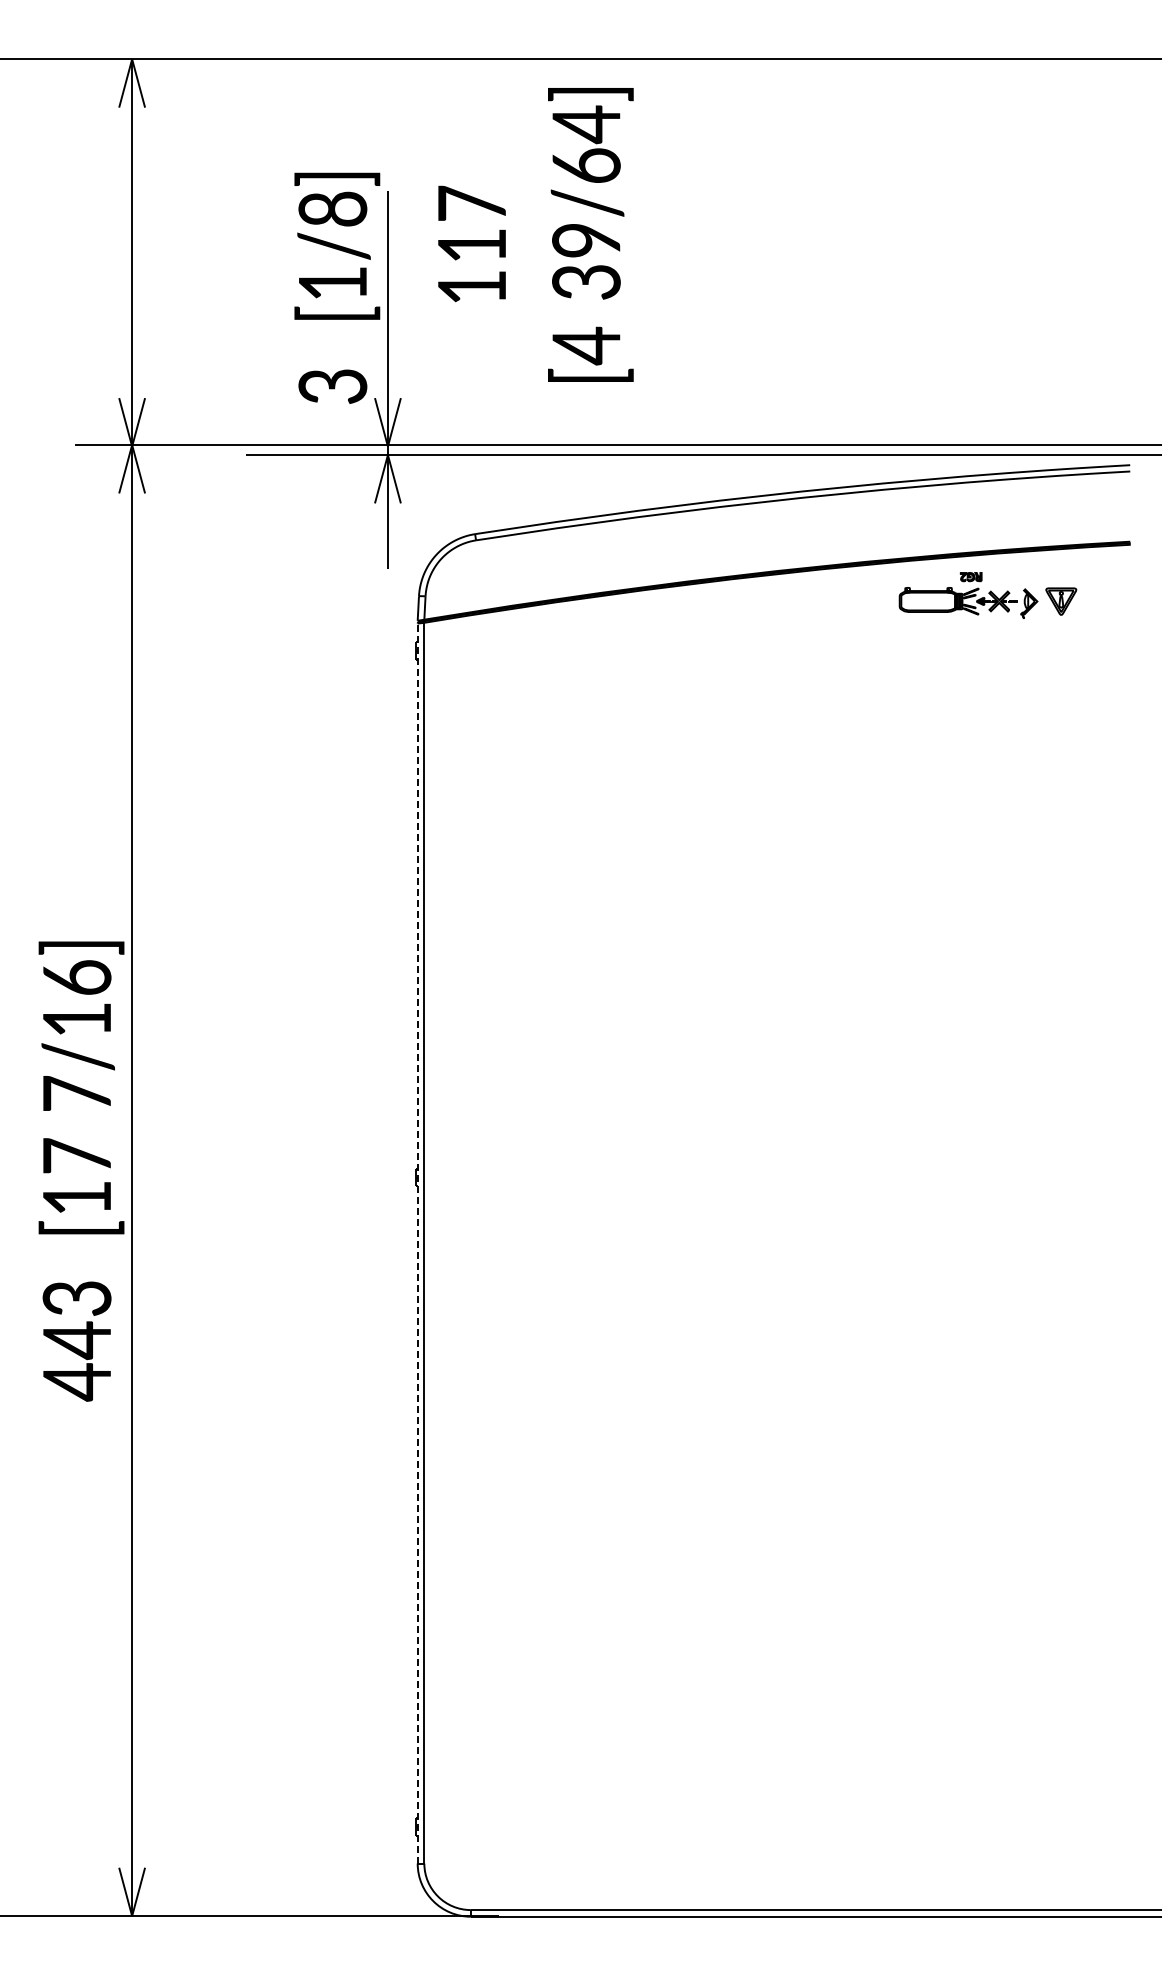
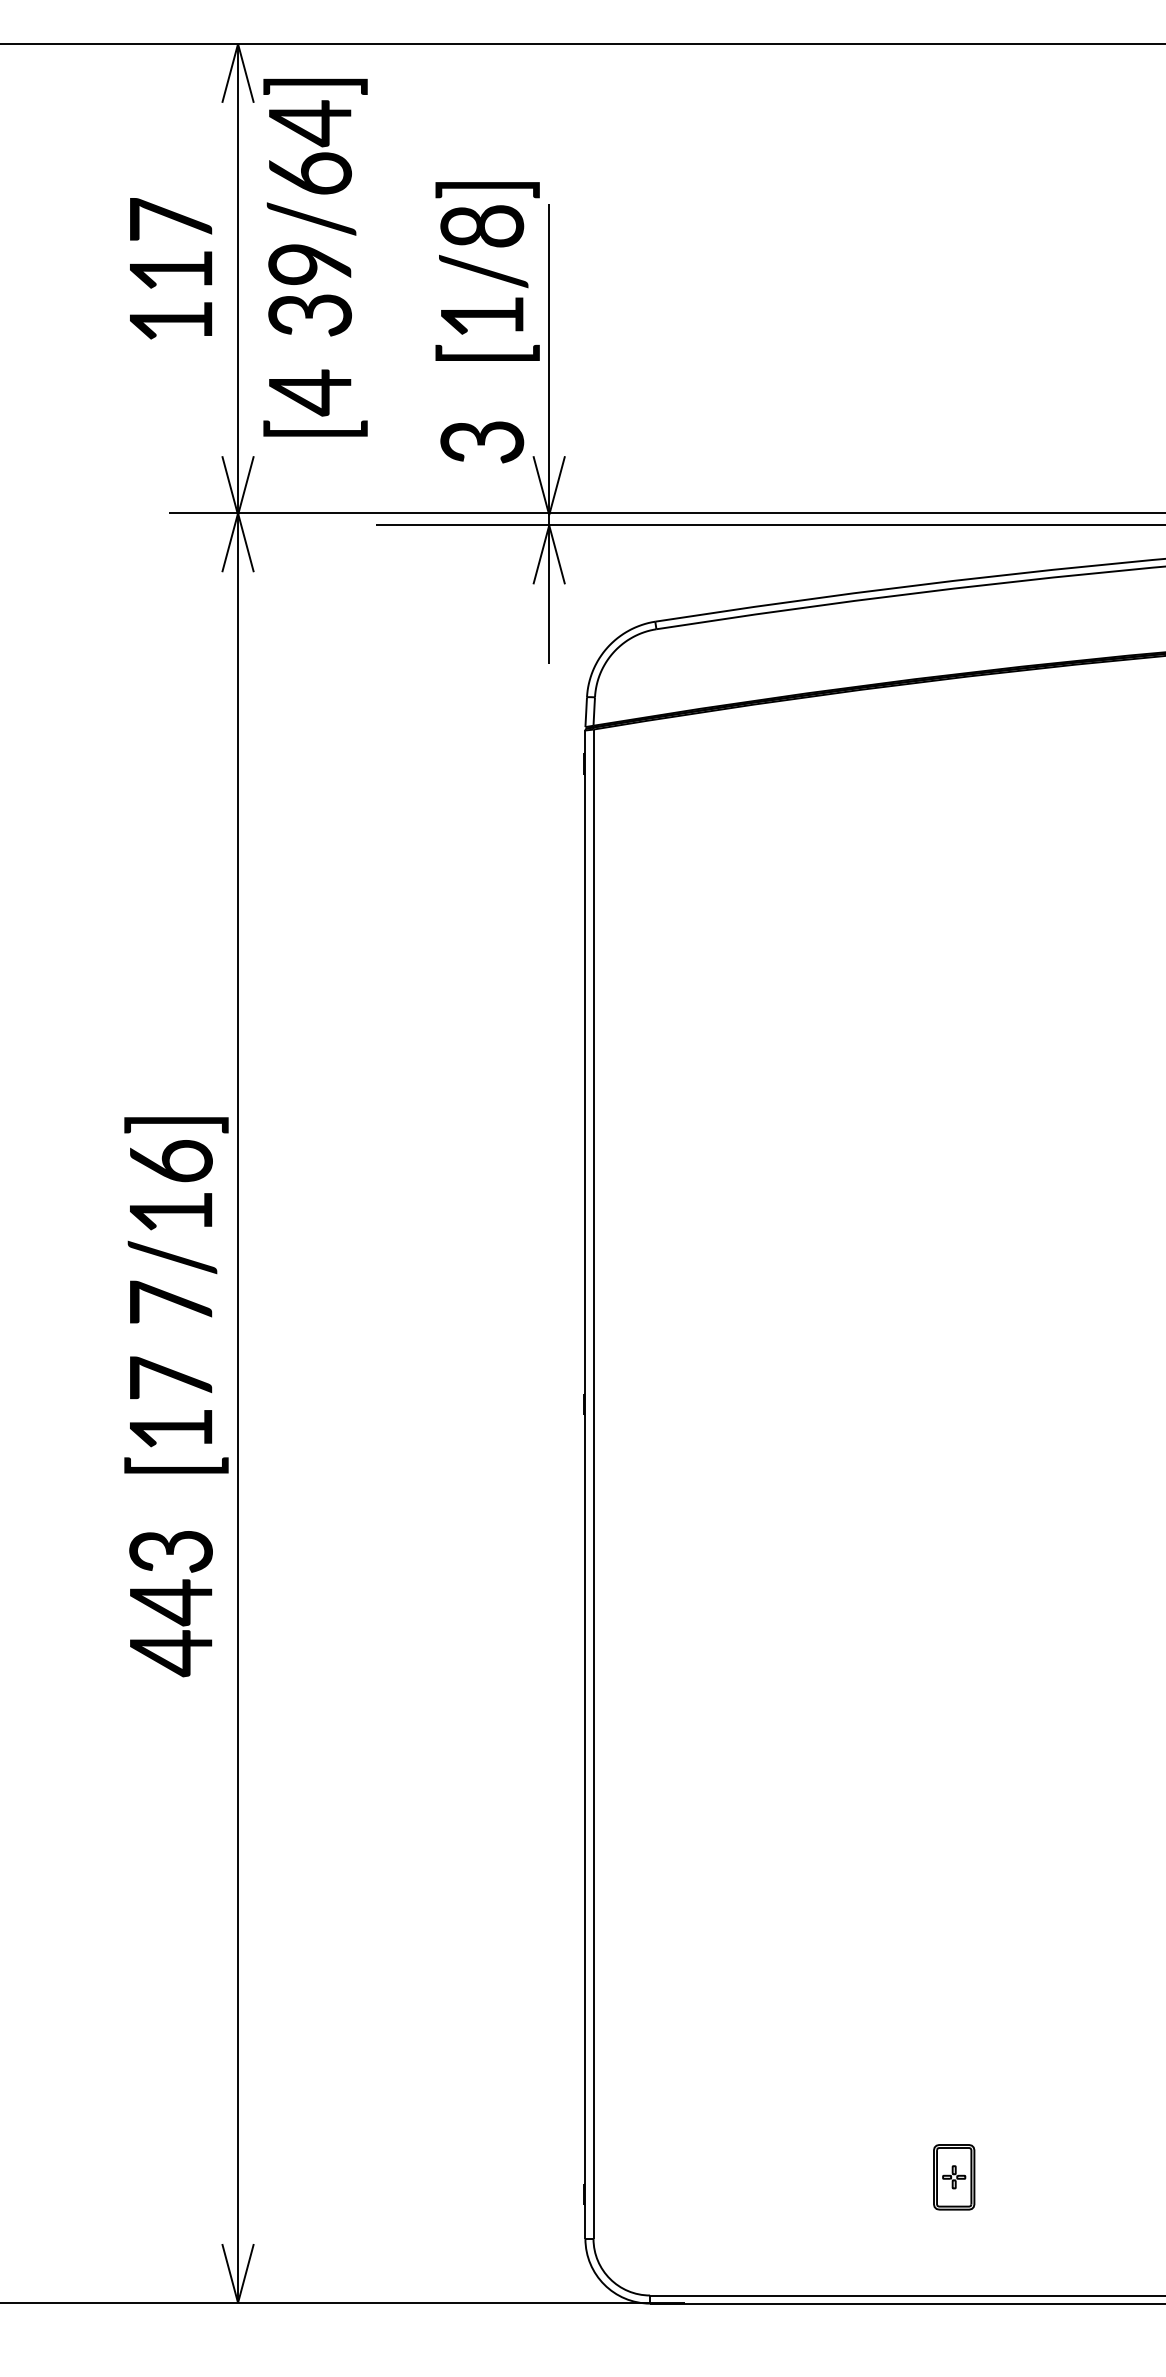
text: (535, 234) -> (248, 257), moved
line: (417, 1243) -> (585, 1484), dashed -> solid
part: (720, 1812) -> (953, 2176), added

